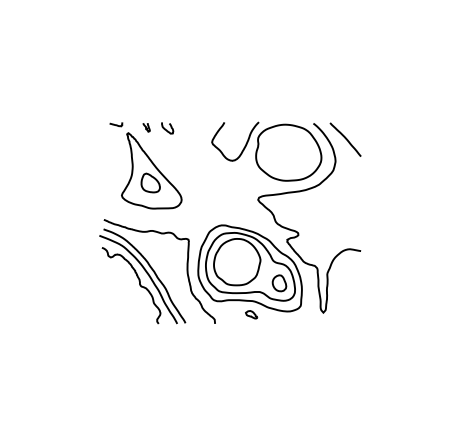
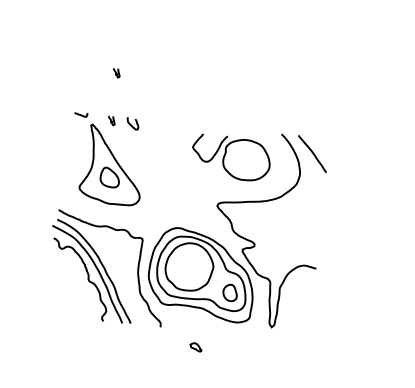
curve: (146, 80) -> (116, 73), added
part: (266, 151) -> (230, 157), size x0.7
part: (251, 314) -> (195, 346), moved

